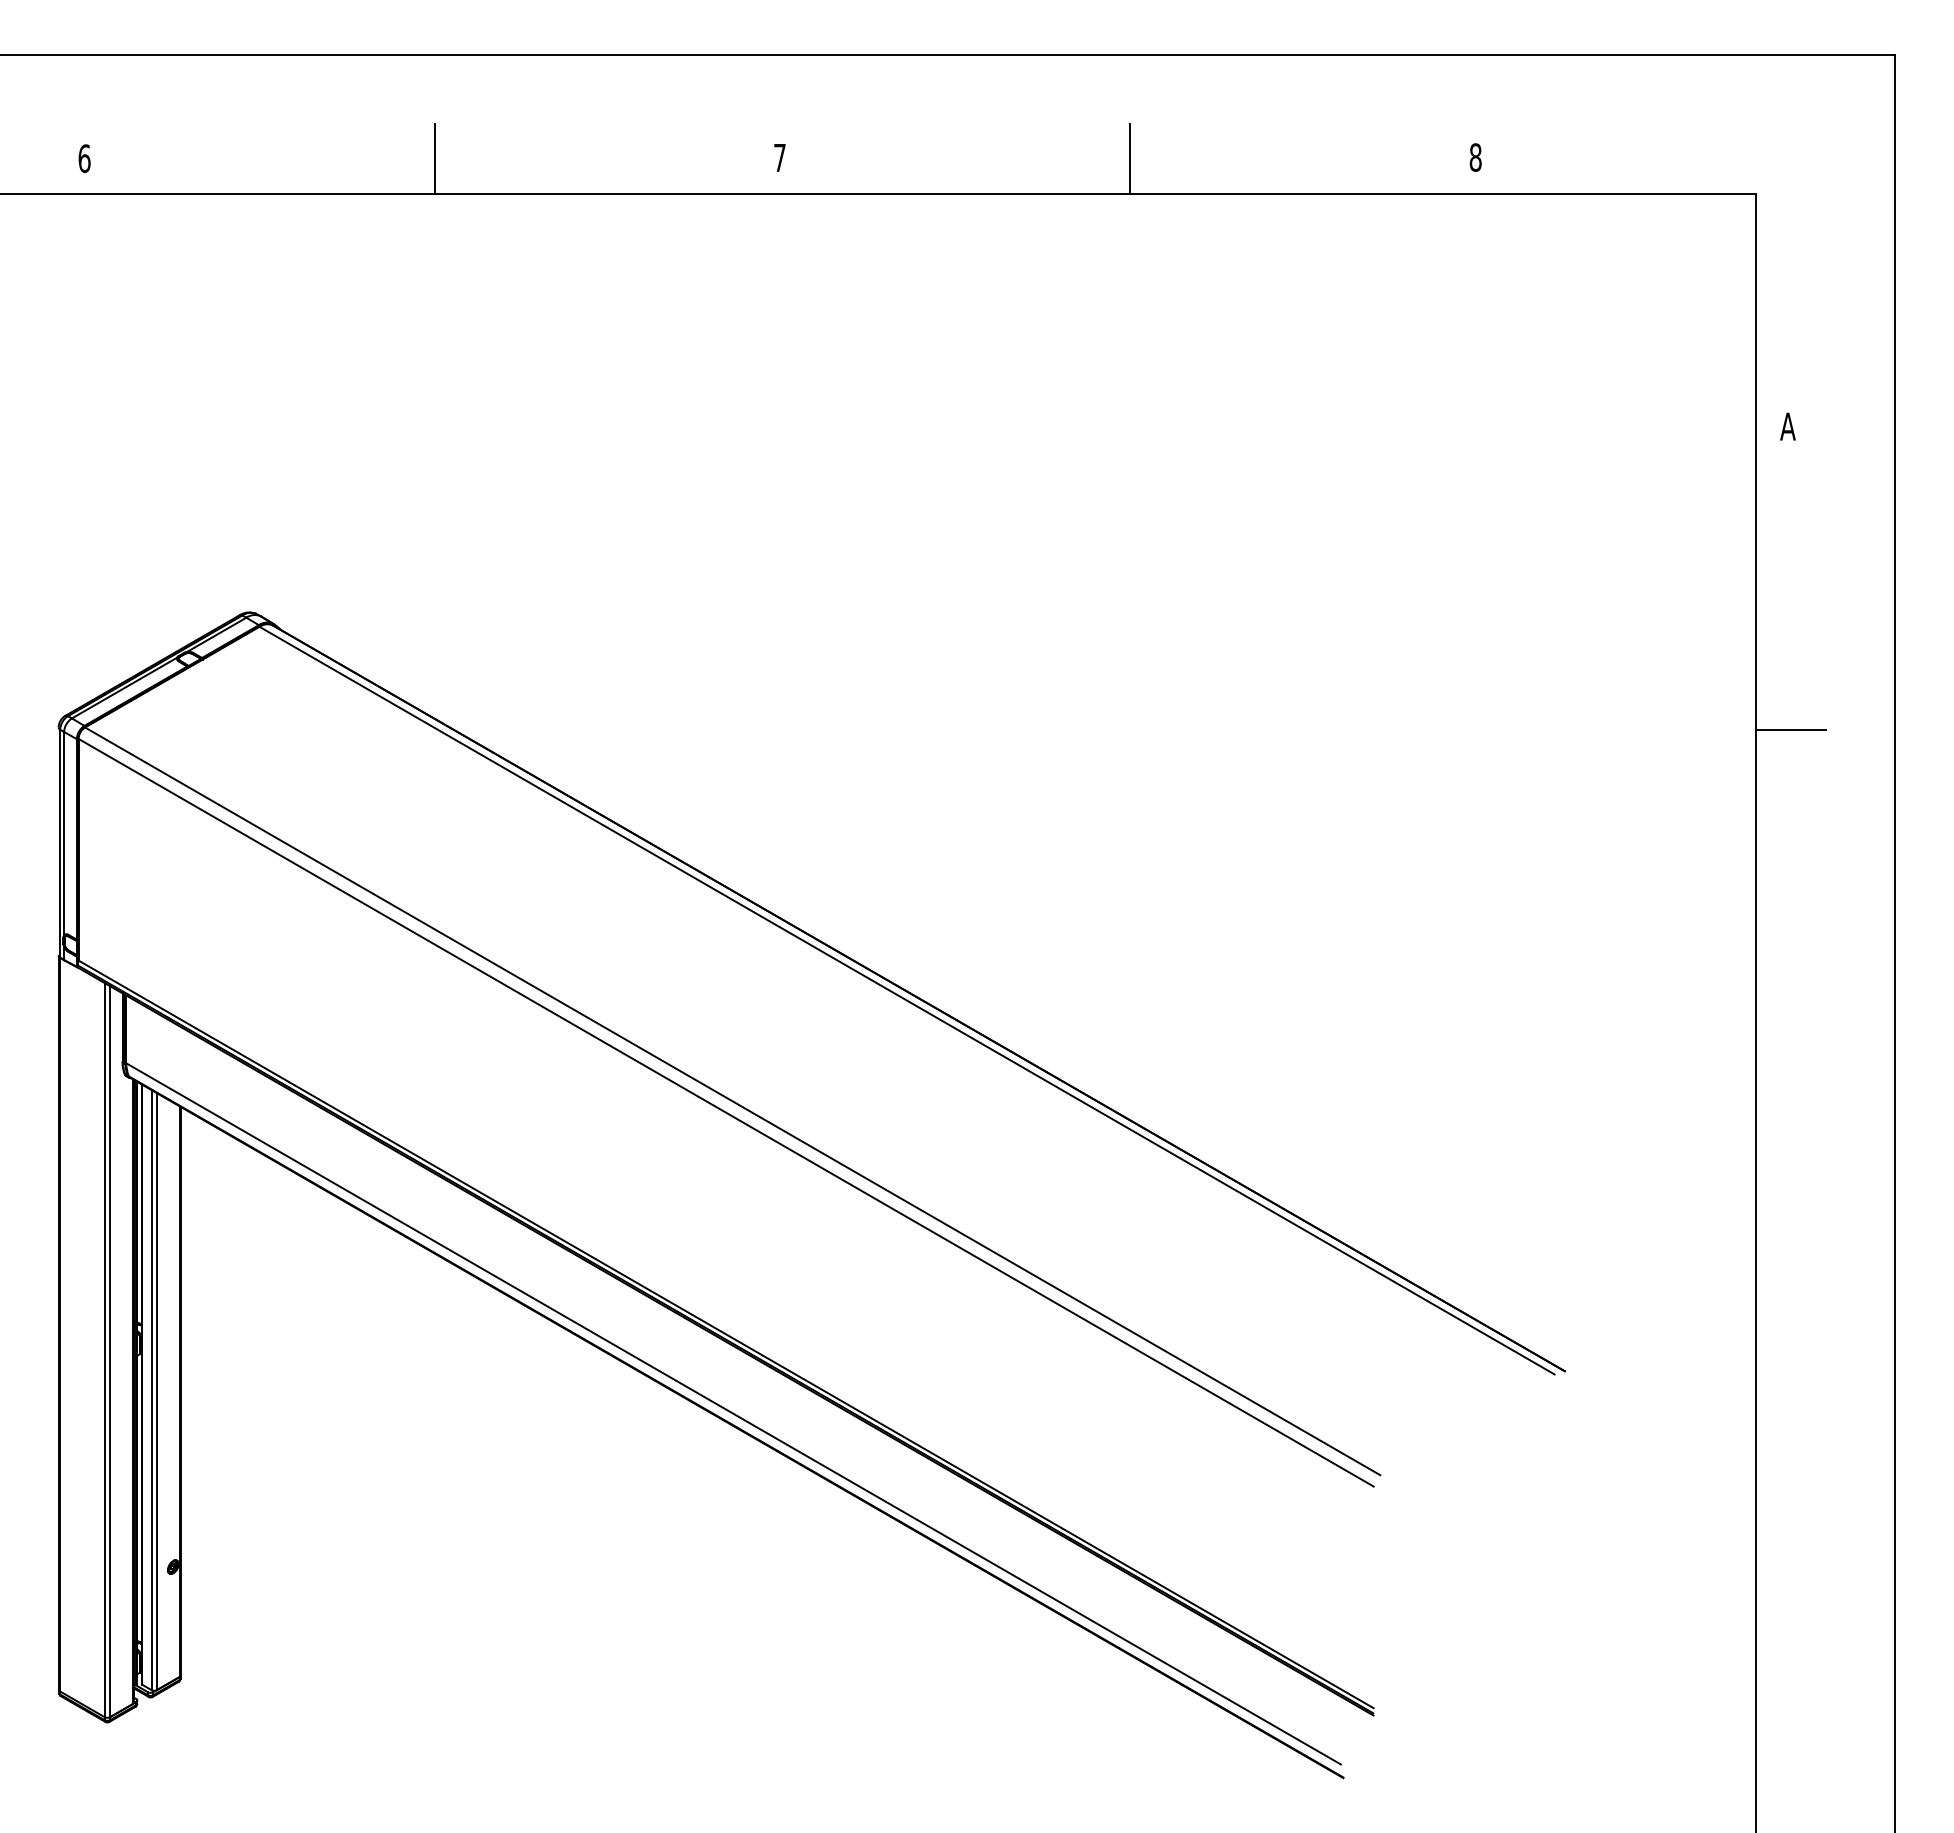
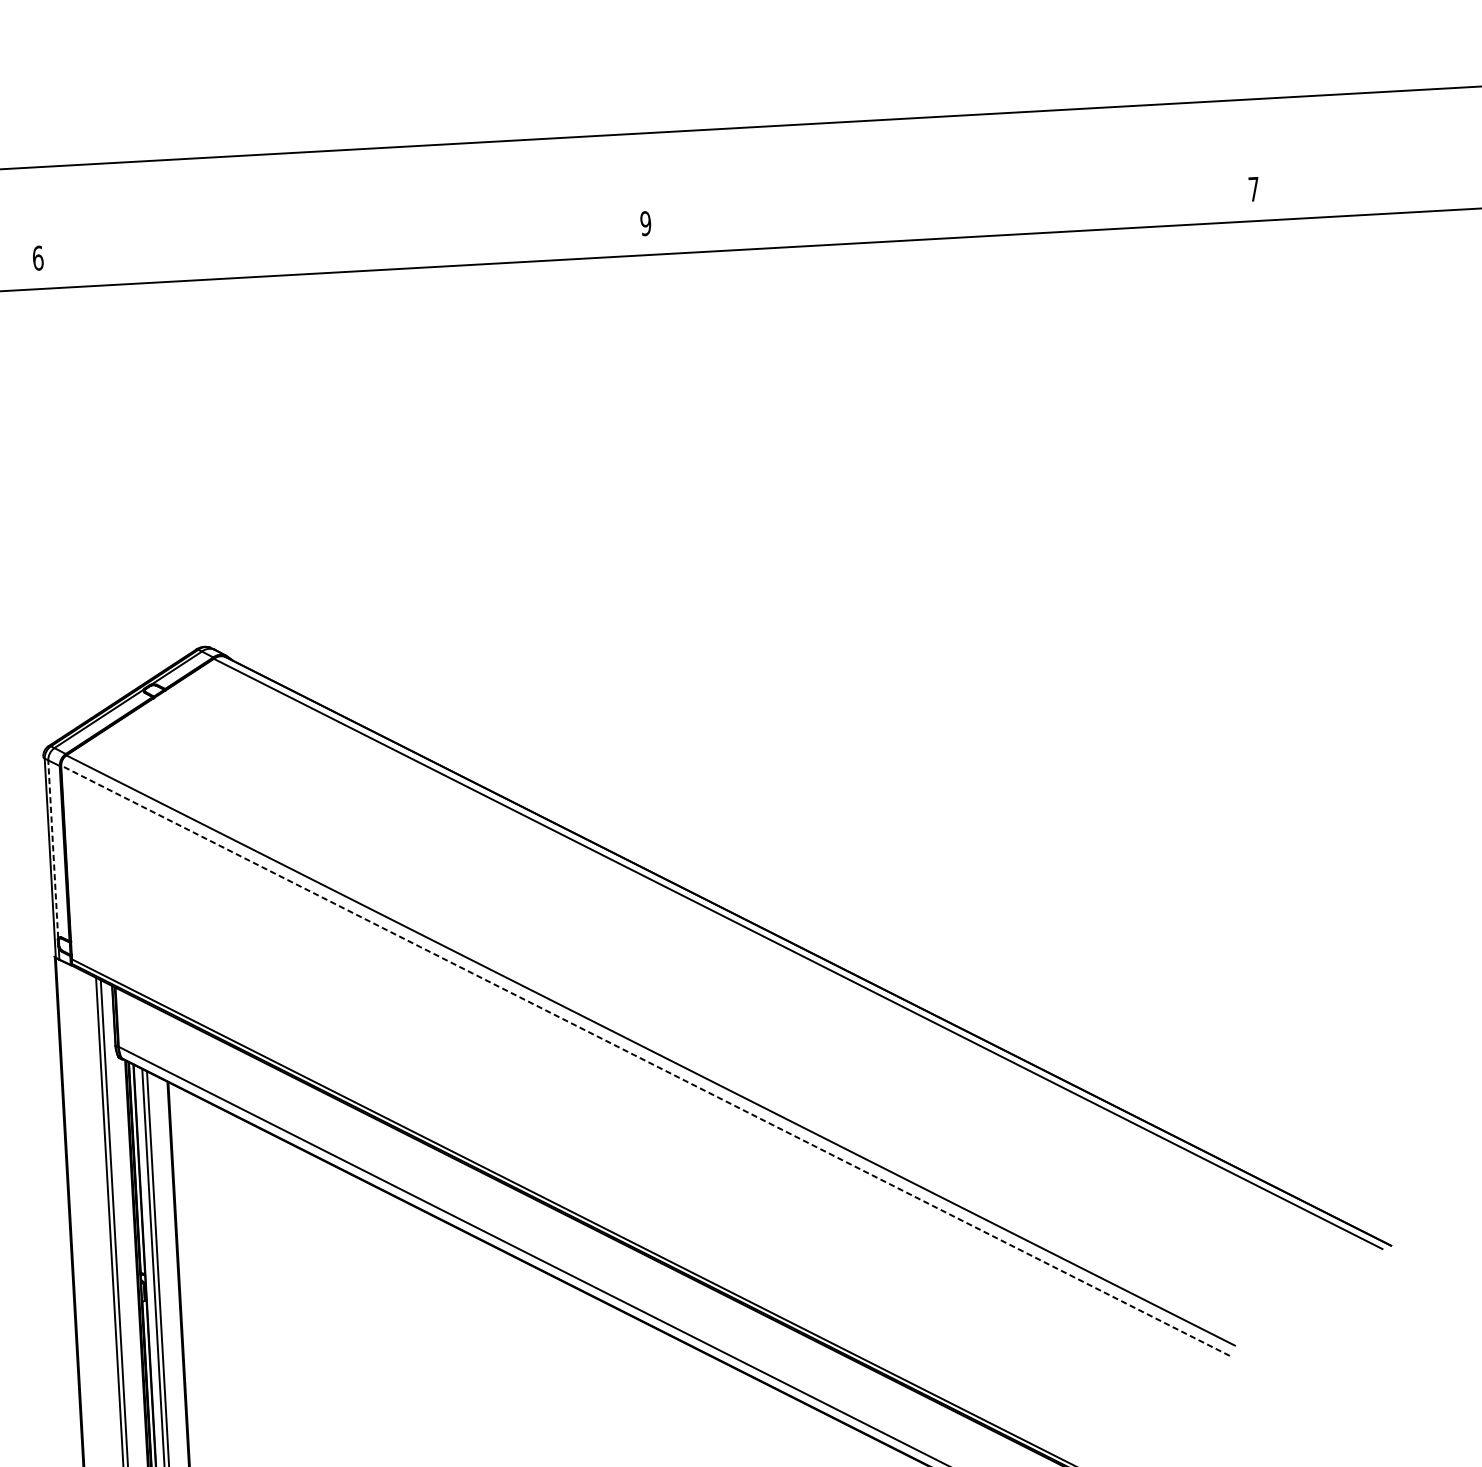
text: (779, 157) -> (645, 223), 7 -> 9
text: (1475, 157) -> (1253, 189), 8 -> 7
line: (434, 158) -> (343, 240), removed
line: (1130, 158) -> (952, 206), removed
line: (64, 833) -> (53, 849), solid -> dashed
line: (726, 1112) -> (645, 1060), solid -> dashed

